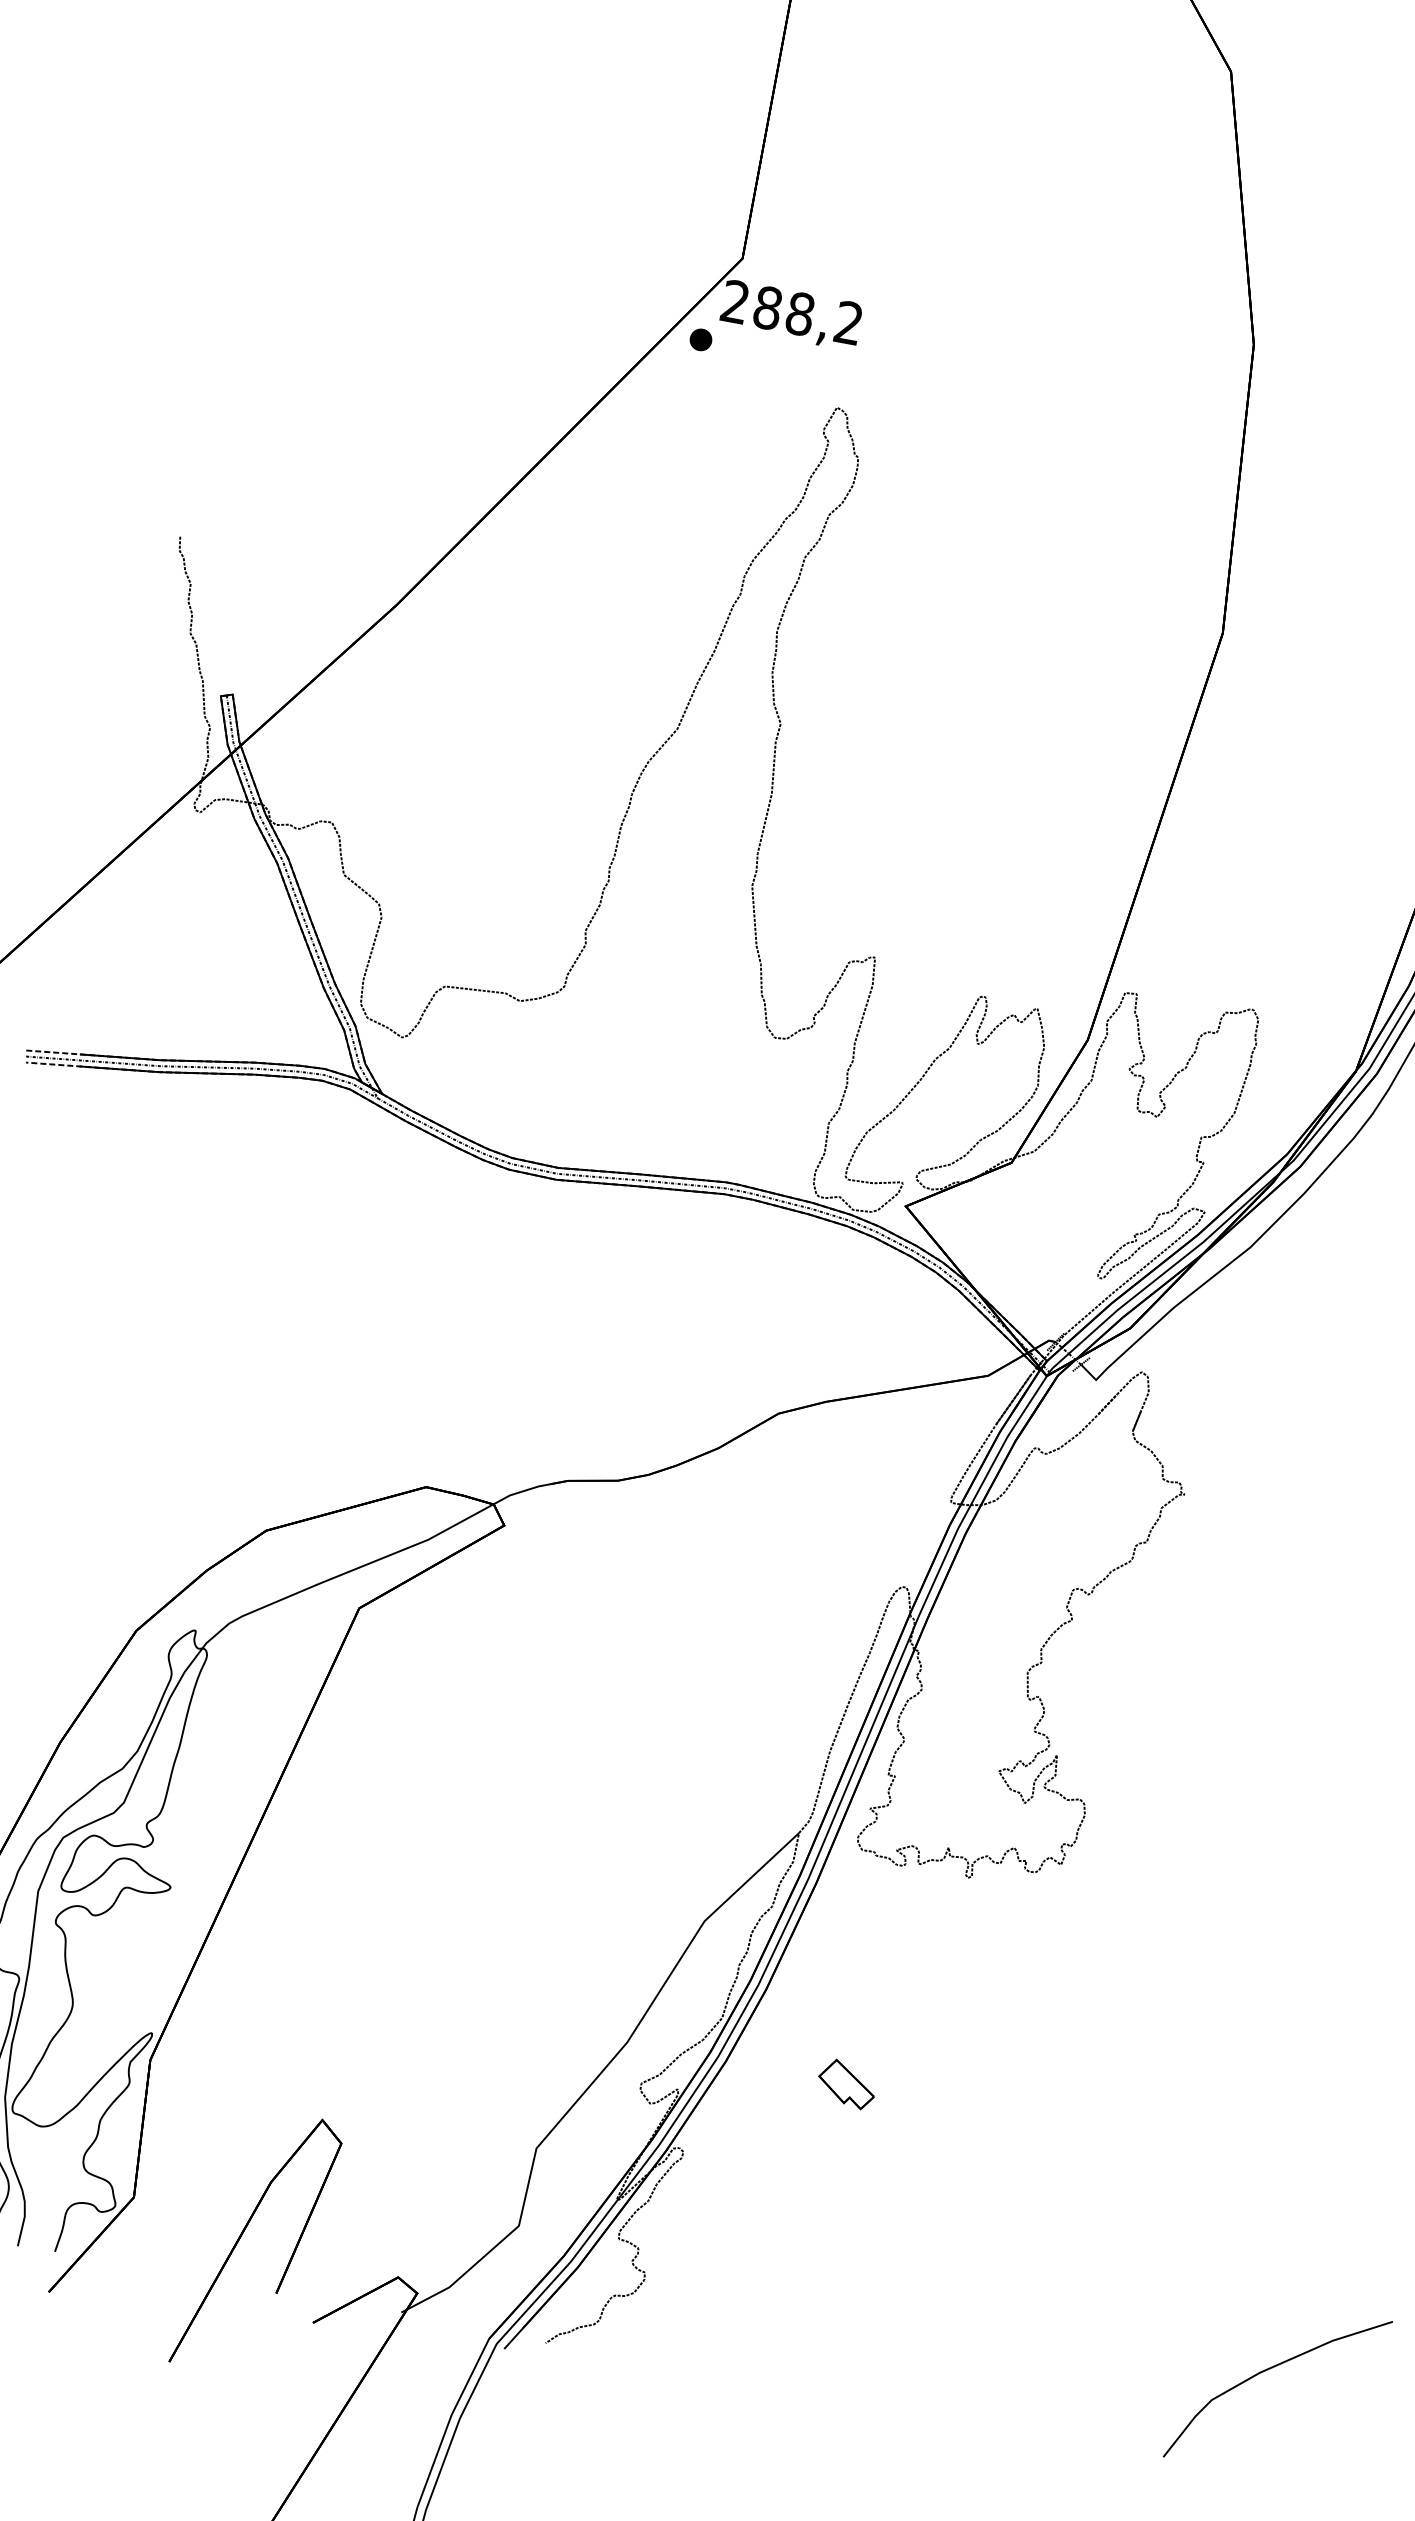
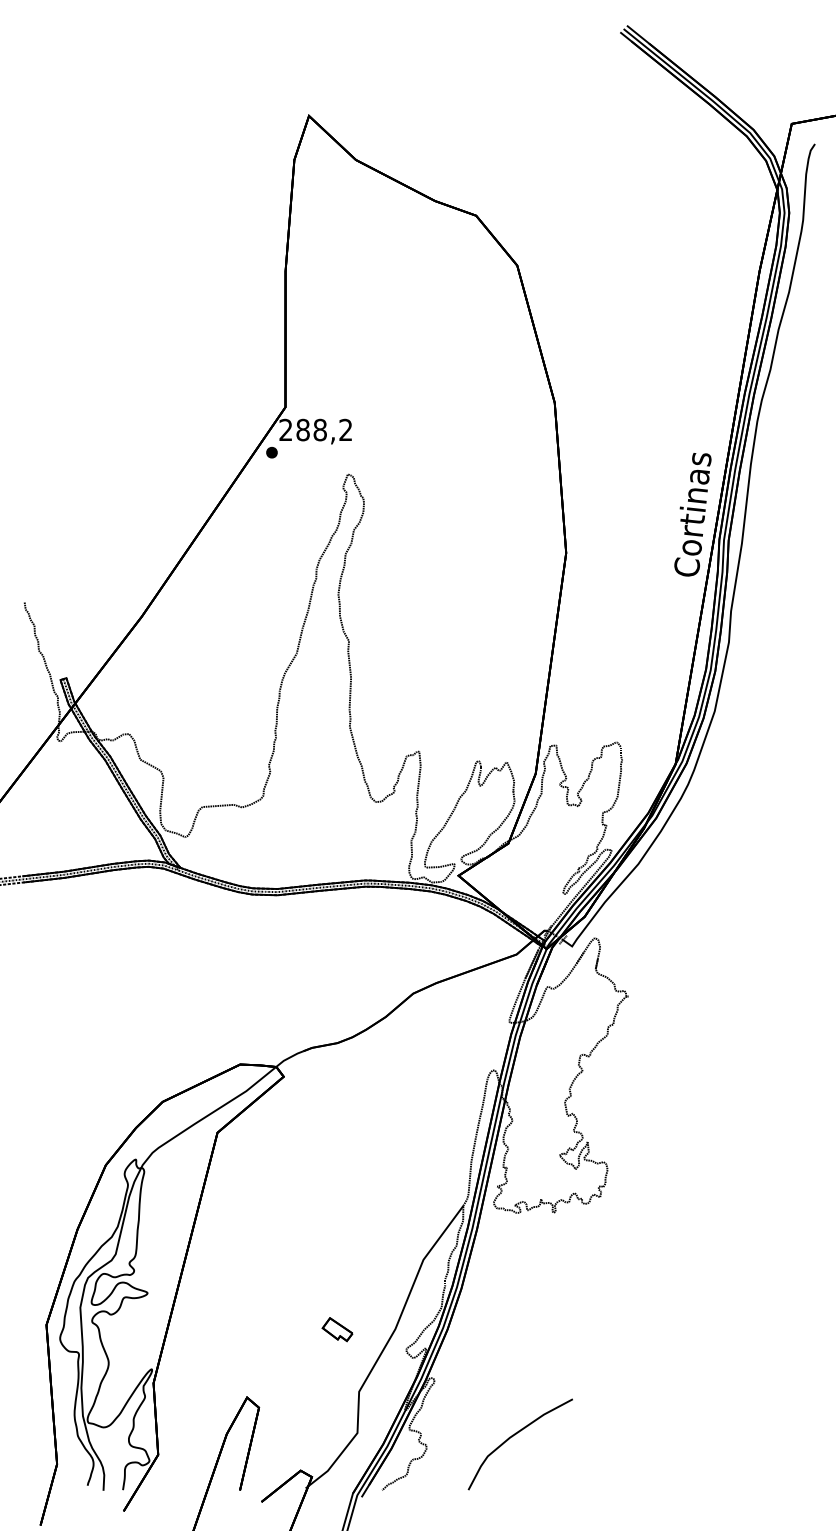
part: (846, 2083) -> (337, 1329), moved
curve: (1271, 2370) -> (515, 1435), moved

